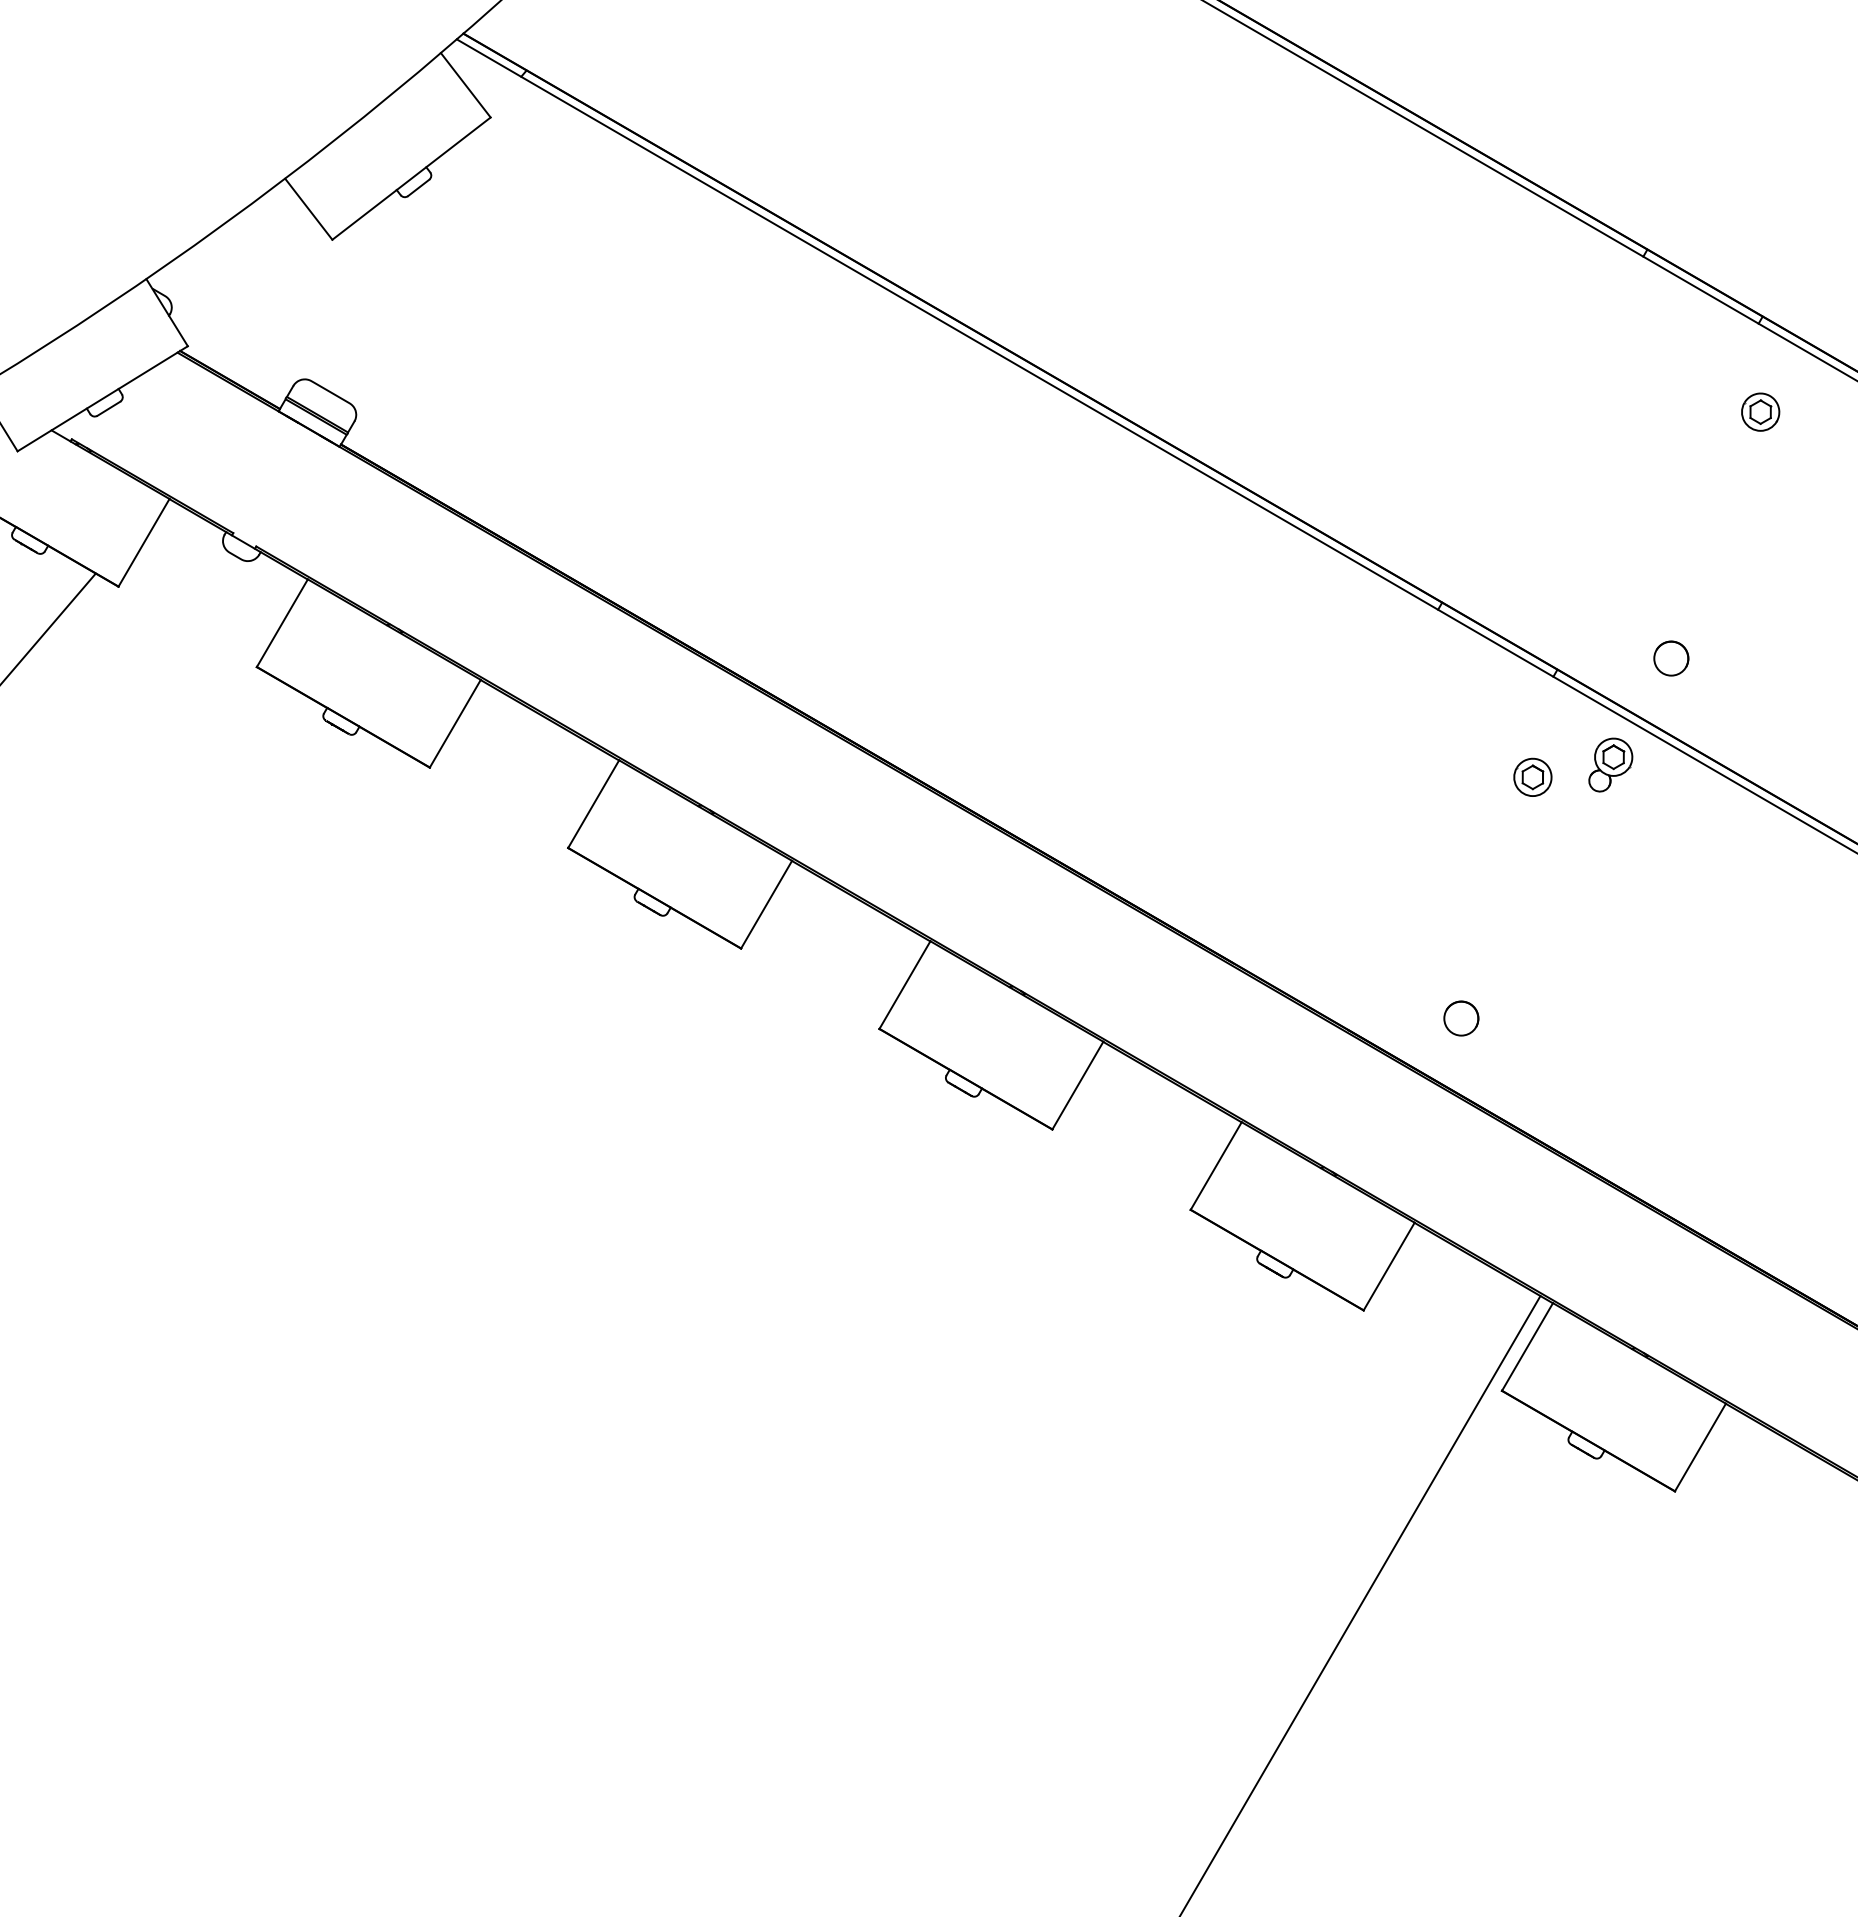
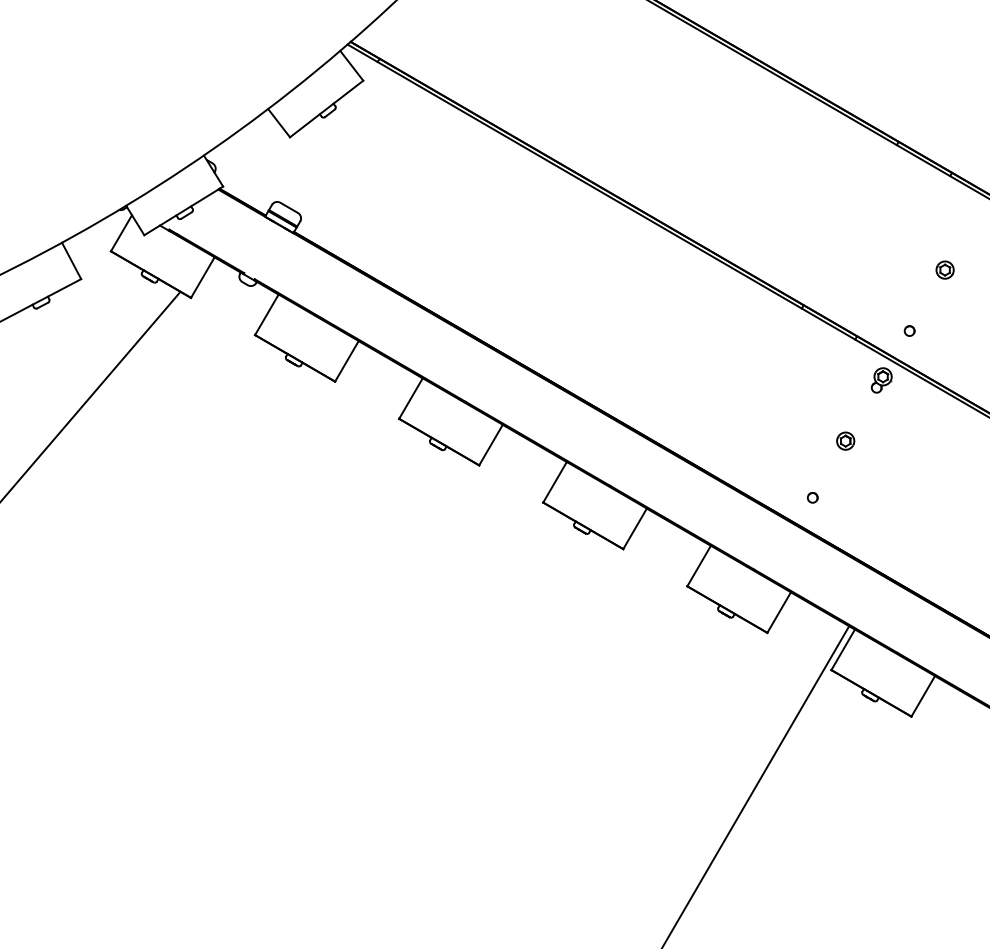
part: (1759, 410) -> (944, 269), moved
part: (1670, 657) -> (909, 330), size x0.62
part: (1532, 775) -> (845, 440), moved
circle: (1461, 1017) -> (812, 497), size x0.62

